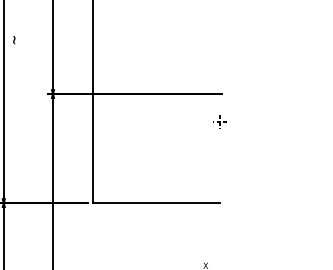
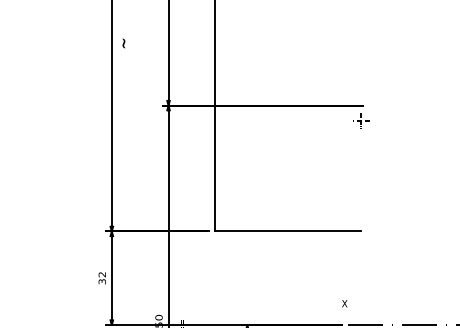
part: (220, 121) -> (361, 120), moved

